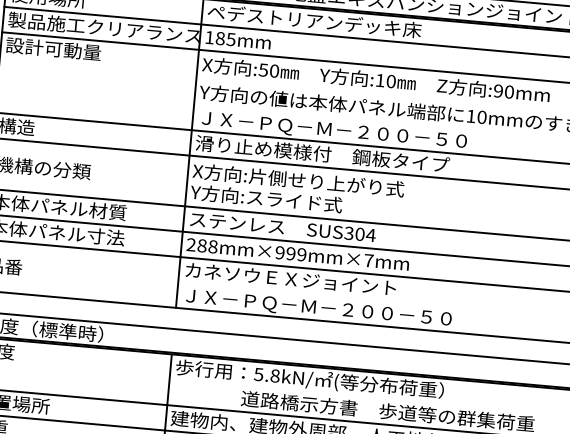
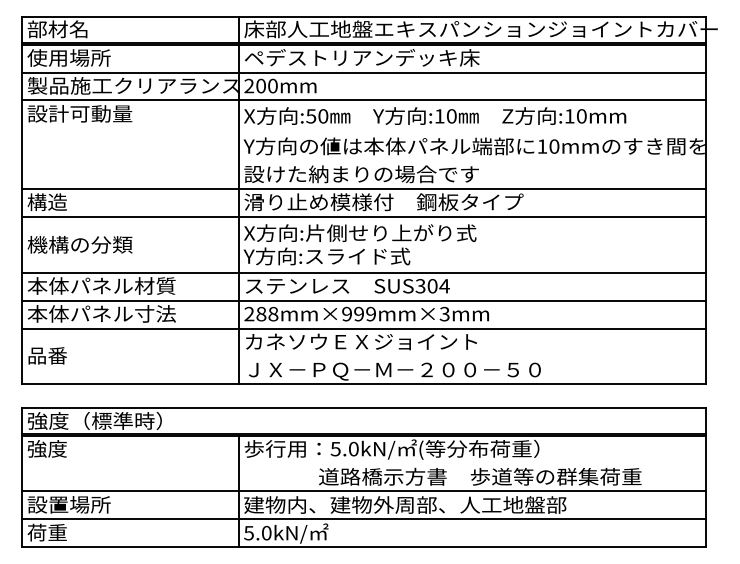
text: (219, 38) -> (260, 85), 185mm -> 200mm
text: (498, 91) -> (569, 116), :90mm -> :10mm
text: (332, 130) -> (392, 175), ＪＸ－ＰＱ－Ｍ－２００－５０ -> 設けた納まりの場合です
text: (368, 260) -> (444, 313), 288mm×999mm×7mm -> 288mm×999mm×3mm
text: (274, 376) -> (353, 449), 5.8kN/ -> 5.0kN/

